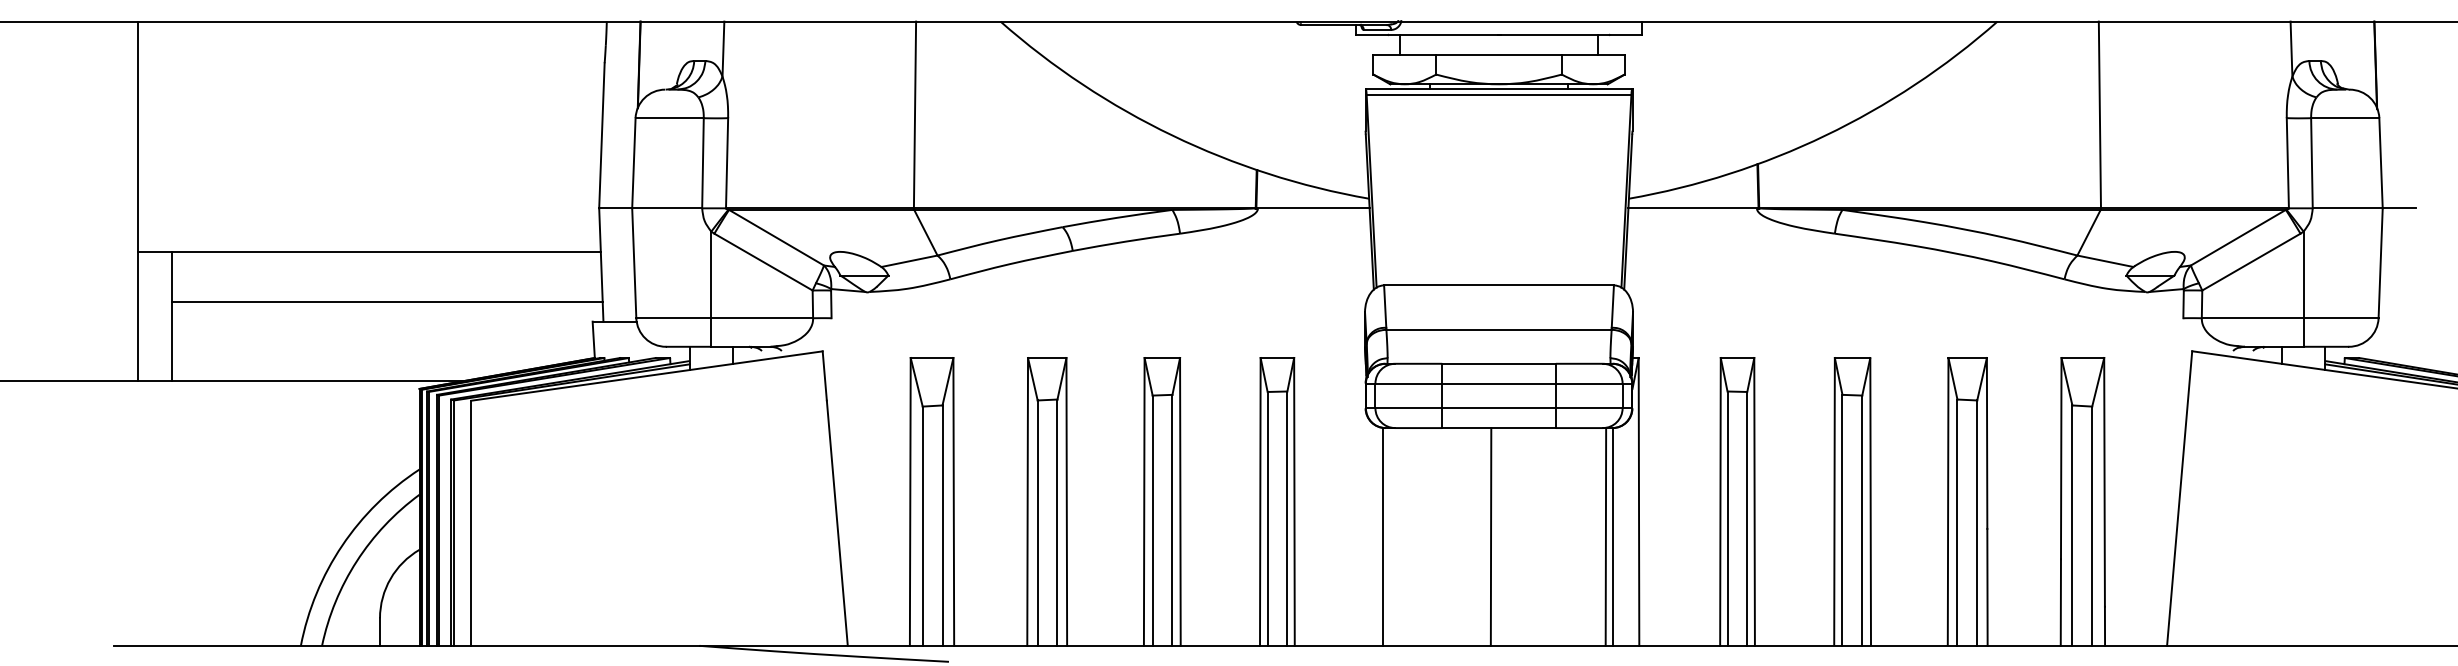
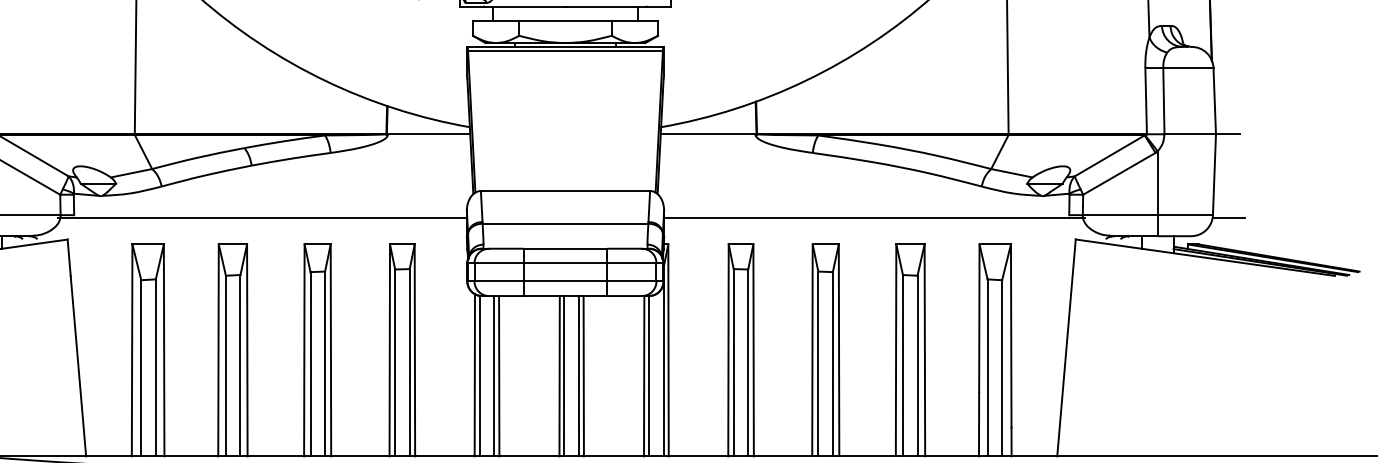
line: (1087, 321) -> (262, 217), added
line: (1918, 321) -> (874, 217), added
line: (2400, 321) -> (1229, 217), added
line: (1632, 527) -> (663, 369), added
line: (1375, 535) -> (474, 375), added
line: (1402, 536) -> (494, 375), added
line: (1408, 536) -> (498, 375), added
line: (1497, 536) -> (564, 375), added
line: (1517, 536) -> (579, 375), added
line: (1523, 536) -> (583, 375), added

